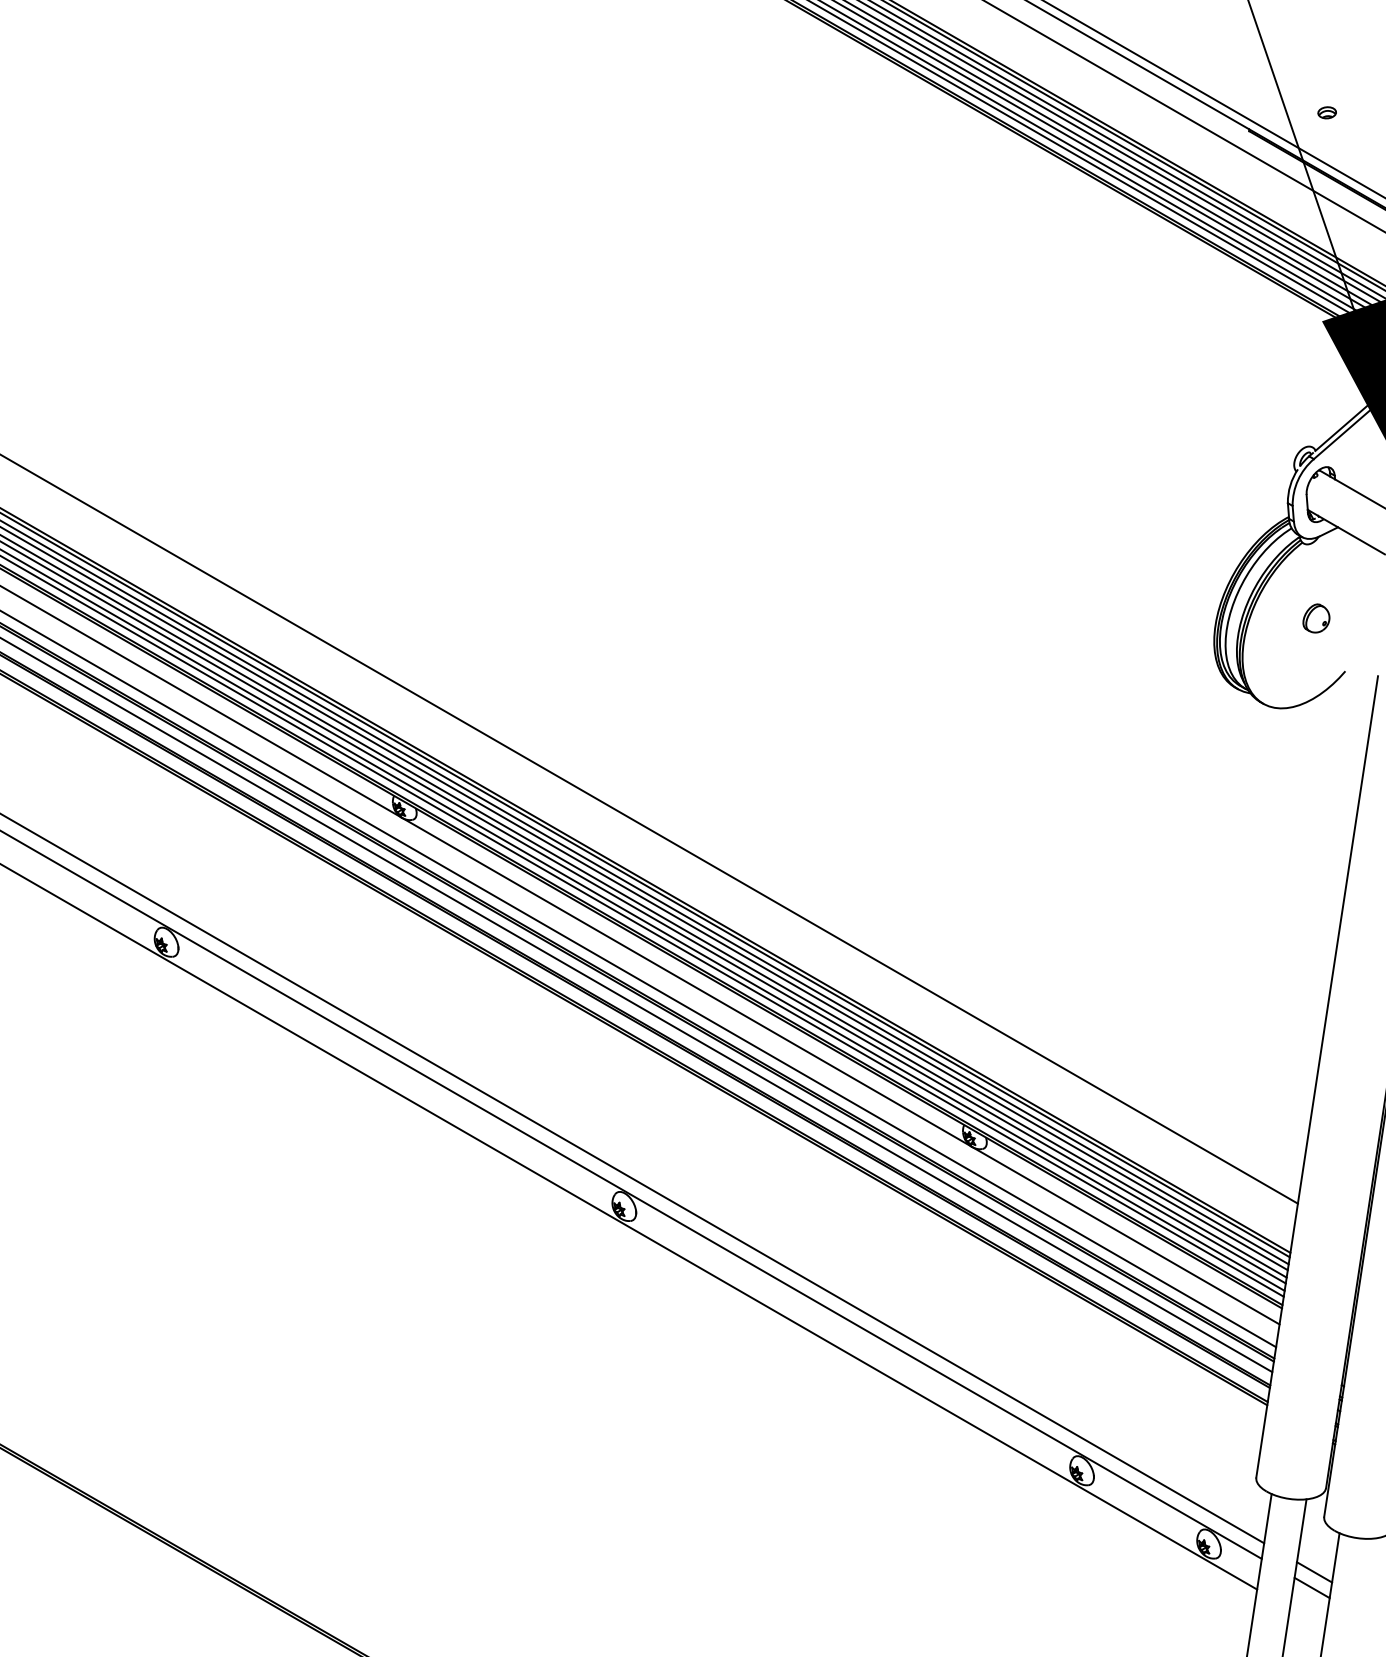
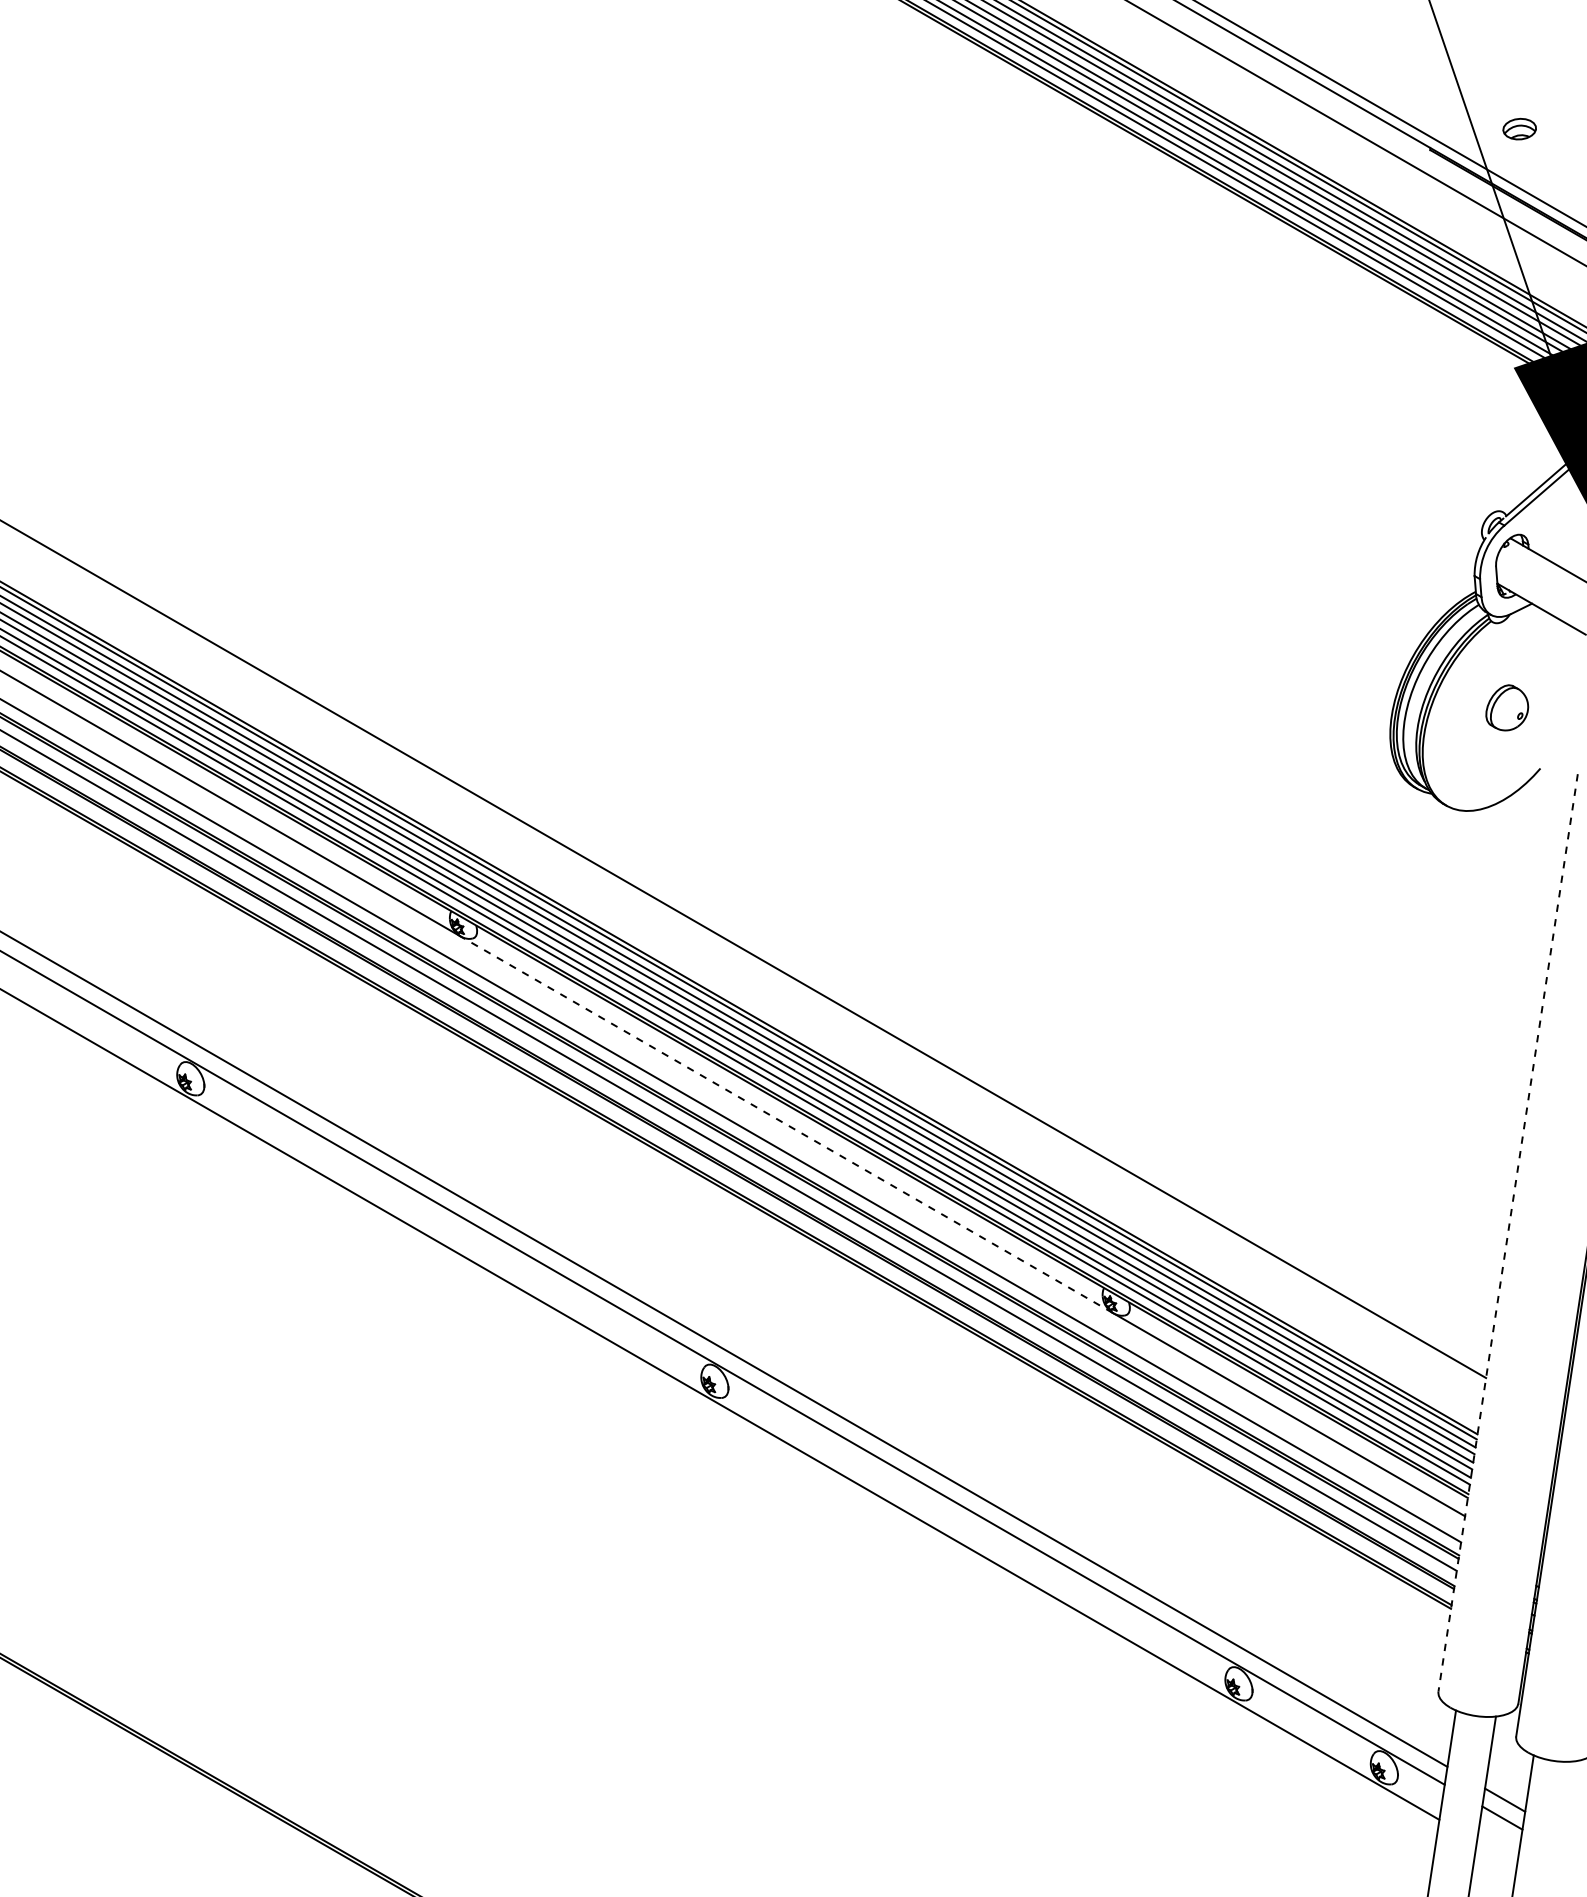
part: (1327, 112) -> (1519, 128), size x1.6
part: (1316, 618) -> (1507, 708), size x1.4
line: (686, 982) -> (786, 1124), solid -> dashed
line: (1317, 1077) -> (1508, 1233), solid -> dashed

